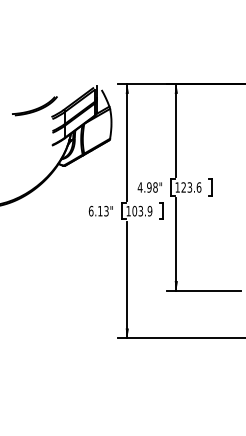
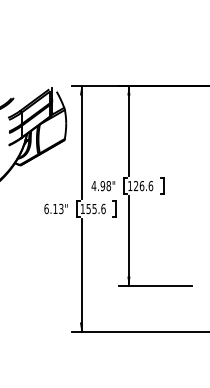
text: (189, 187) -> (141, 186), 123.6 -> 126.6
text: (142, 210) -> (96, 208), 103.9 -> 155.6

